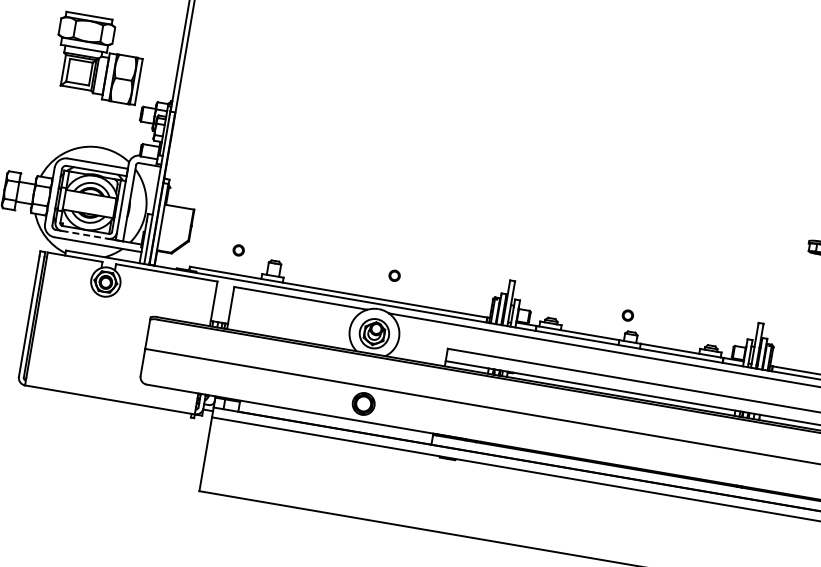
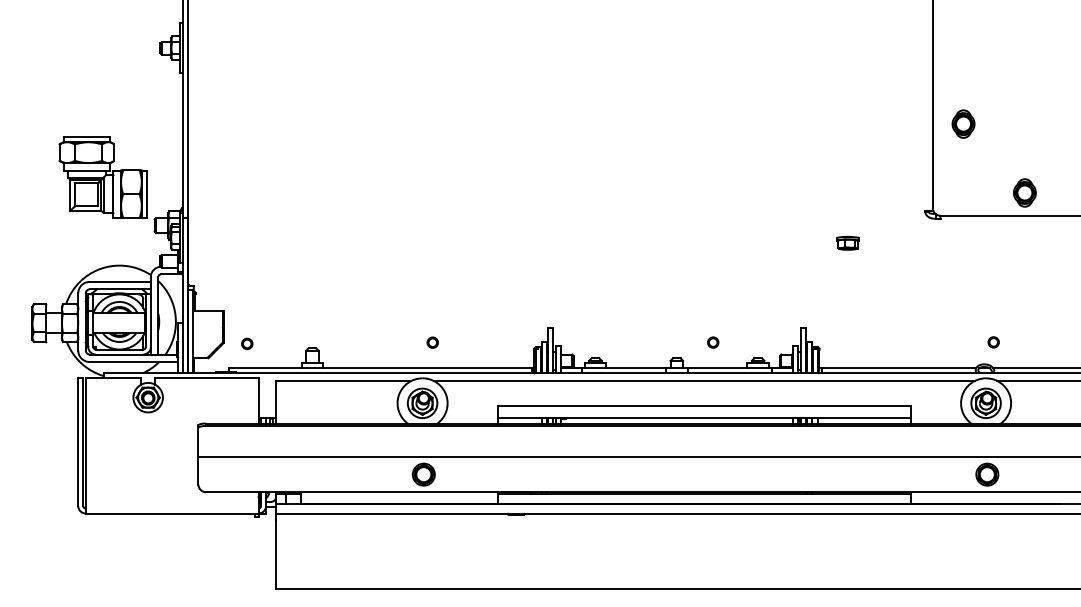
line: (84, 234) -> (119, 354), dashed -> solid
part: (239, 250) -> (247, 343), moved
part: (628, 315) -> (713, 342), moved

